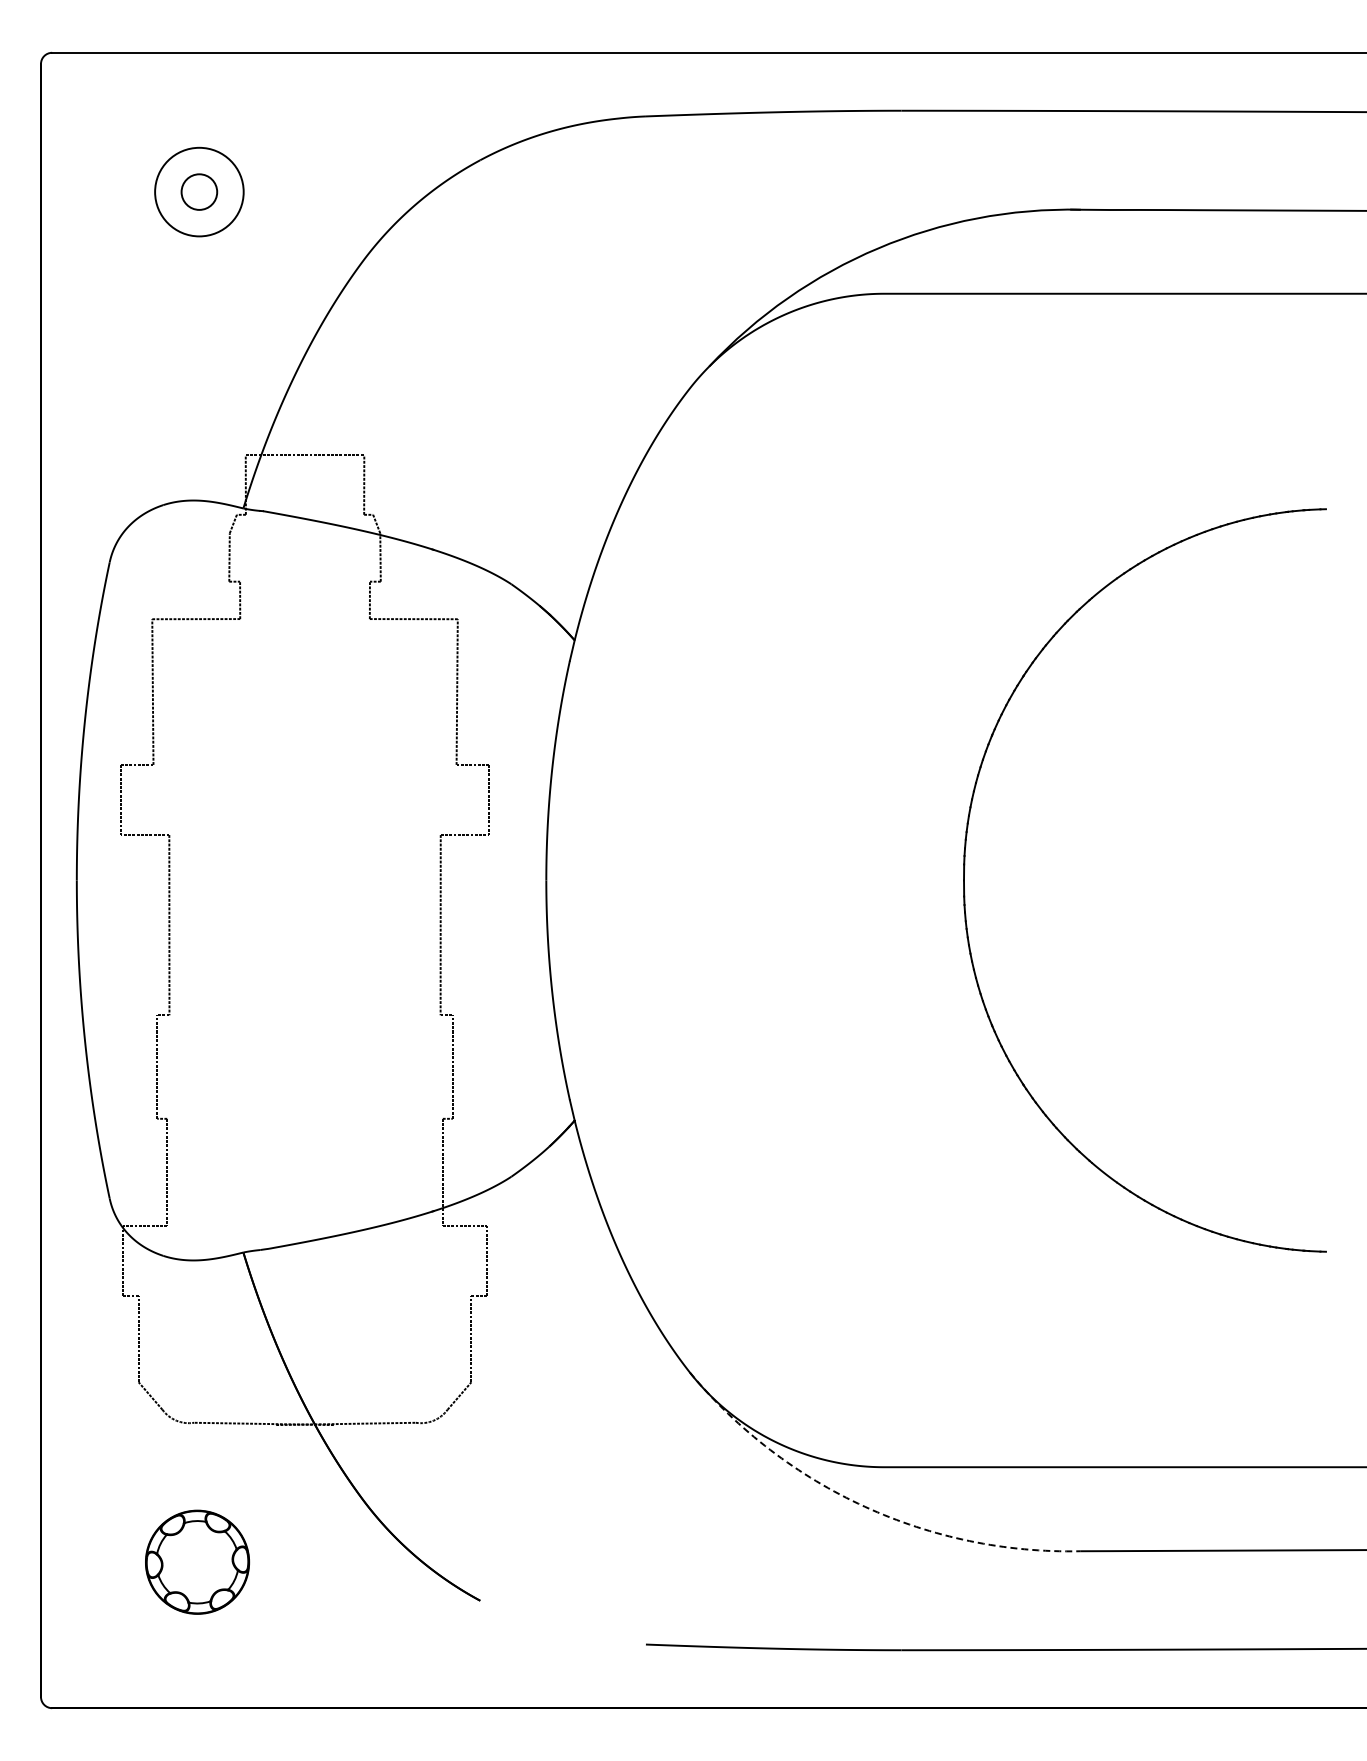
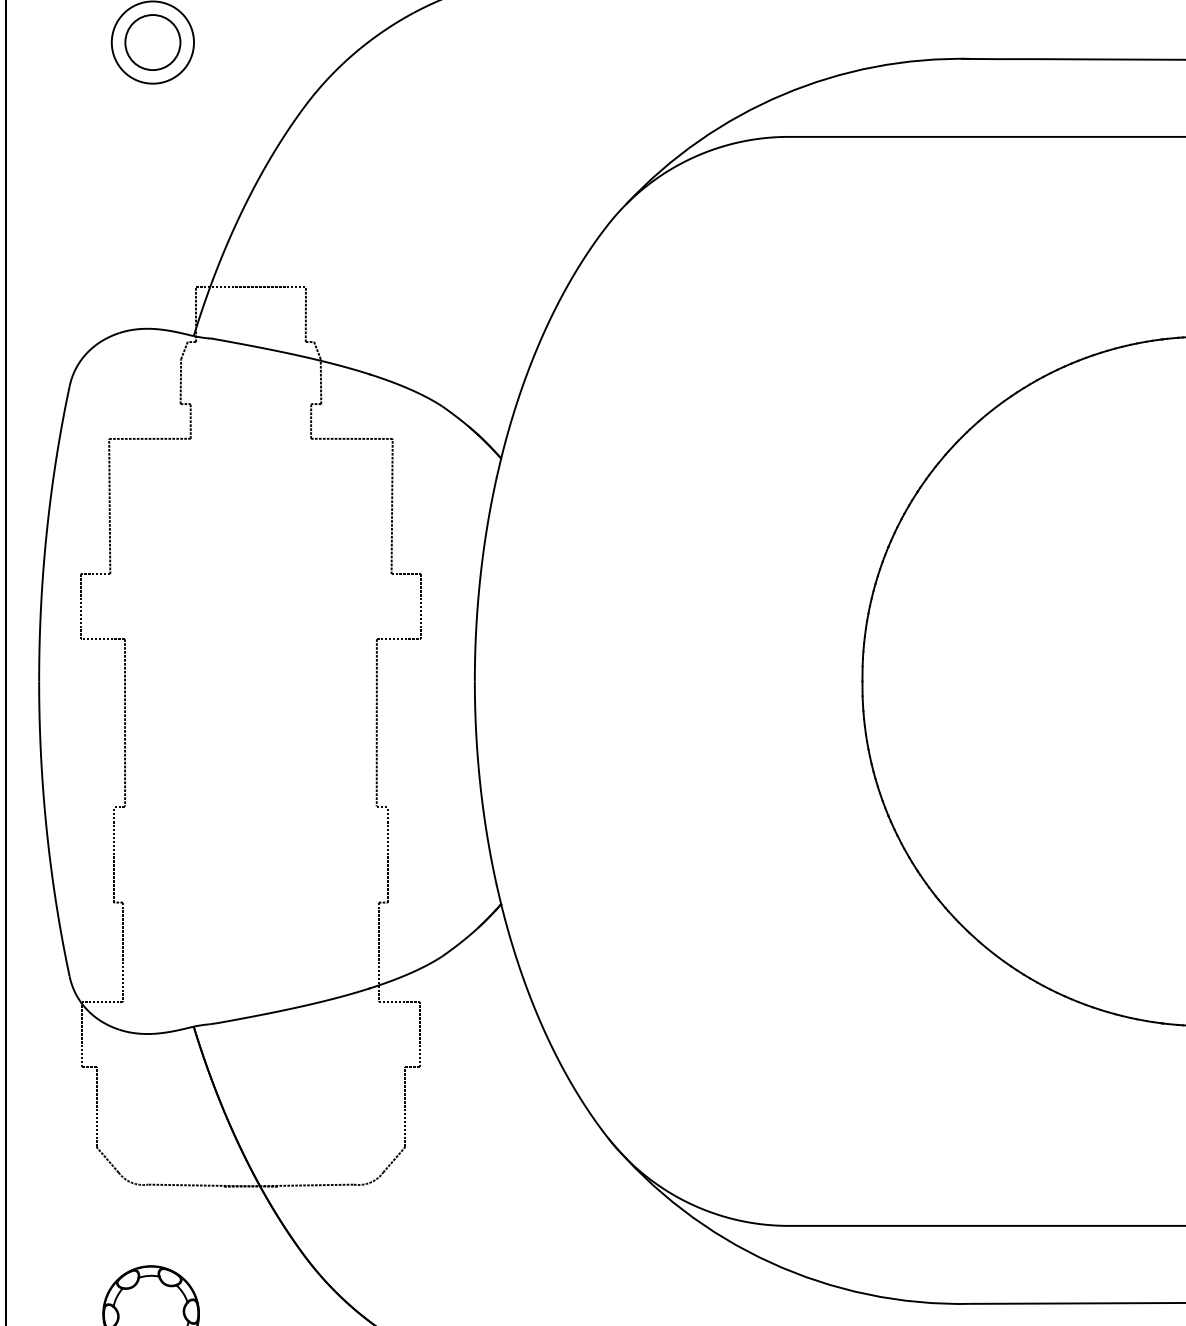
circle: (199, 191) -> (152, 42), size x1.67
arc: (864, 1506) -> (770, 1262), dashed -> solid

